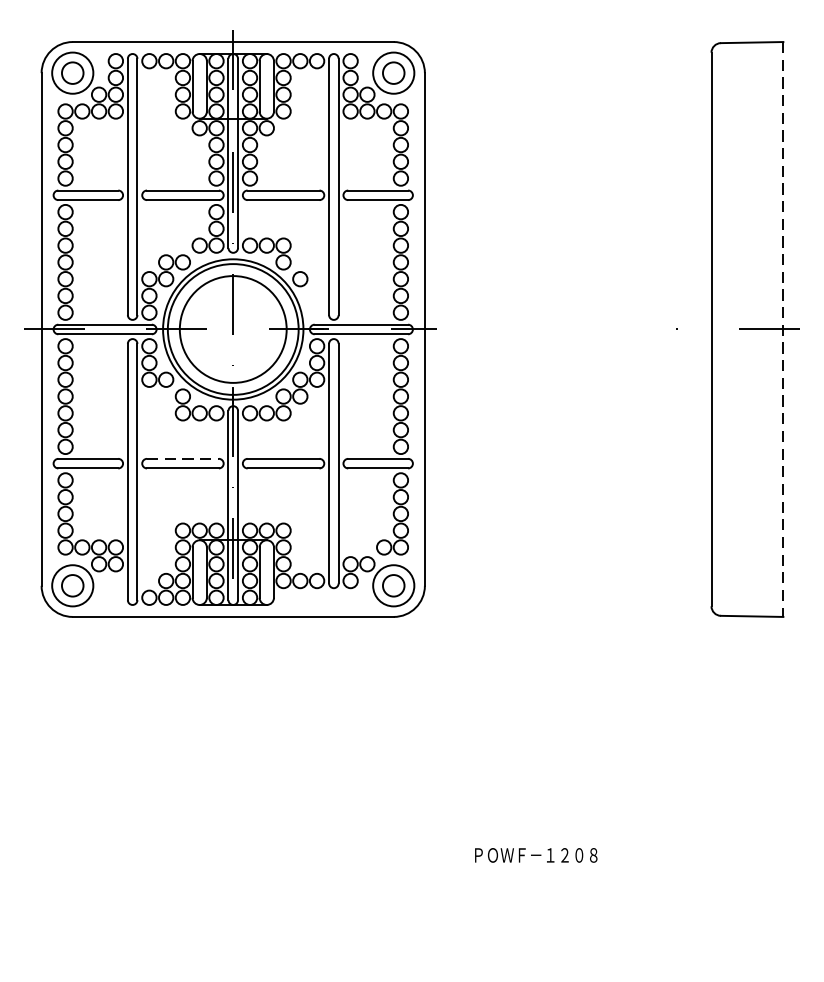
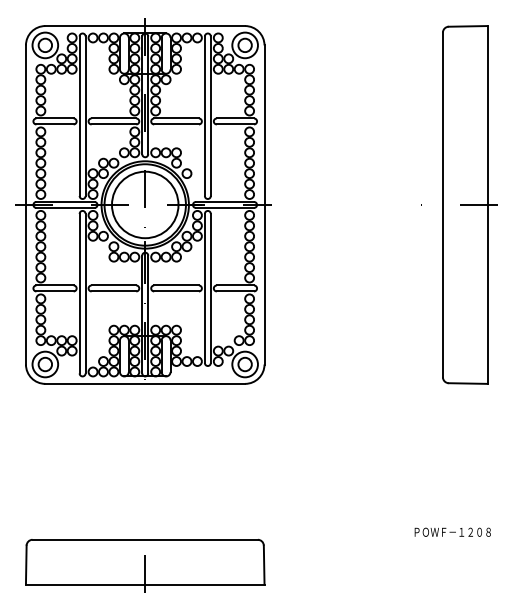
line: (783, 328) -> (487, 204), dashed -> solid
line: (183, 458) -> (114, 285), dashed -> solid
text: (535, 854) -> (452, 531), moved
part: (233, 908) -> (145, 565), added

